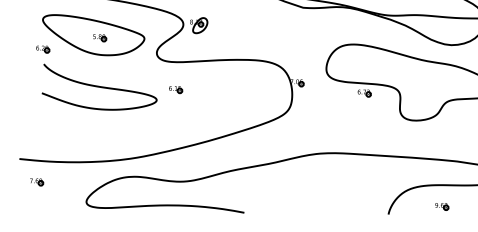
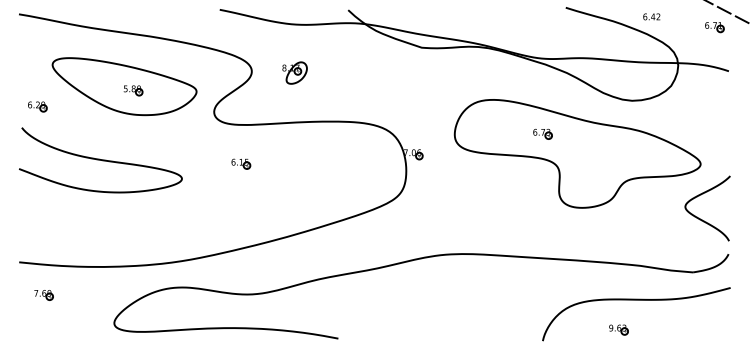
part: (198, 25) -> (294, 72), moved
part: (42, 49) -> (37, 106), moved
curve: (99, 87) -> (100, 160), moved
part: (364, 93) -> (542, 134), moved

